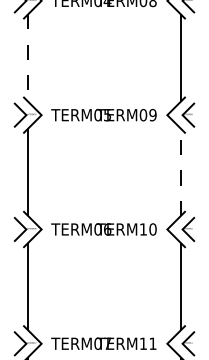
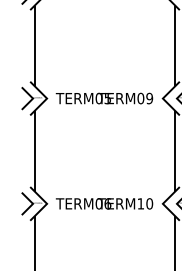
line: (28, 58) -> (34, 46), dashed -> solid
line: (180, 172) -> (175, 151), dashed -> solid

